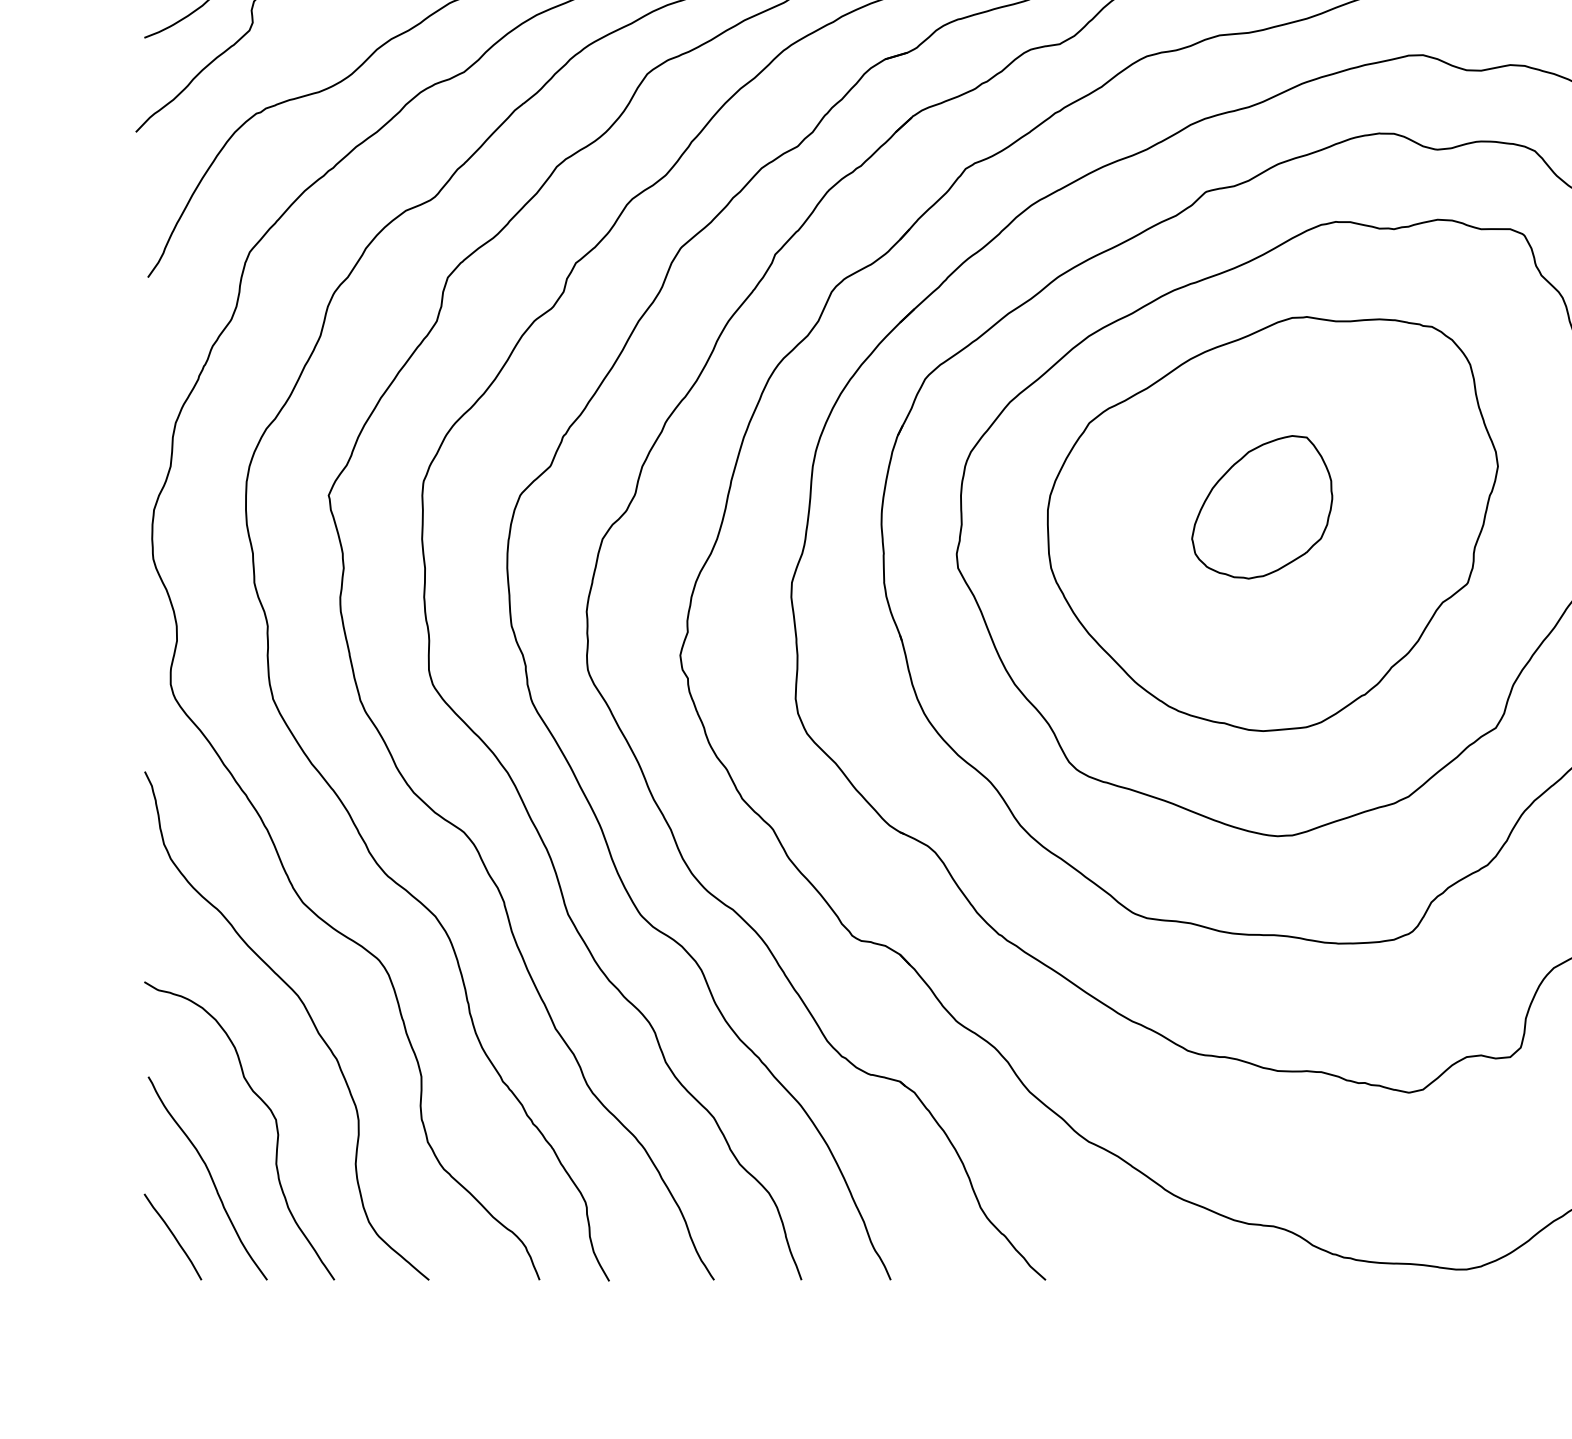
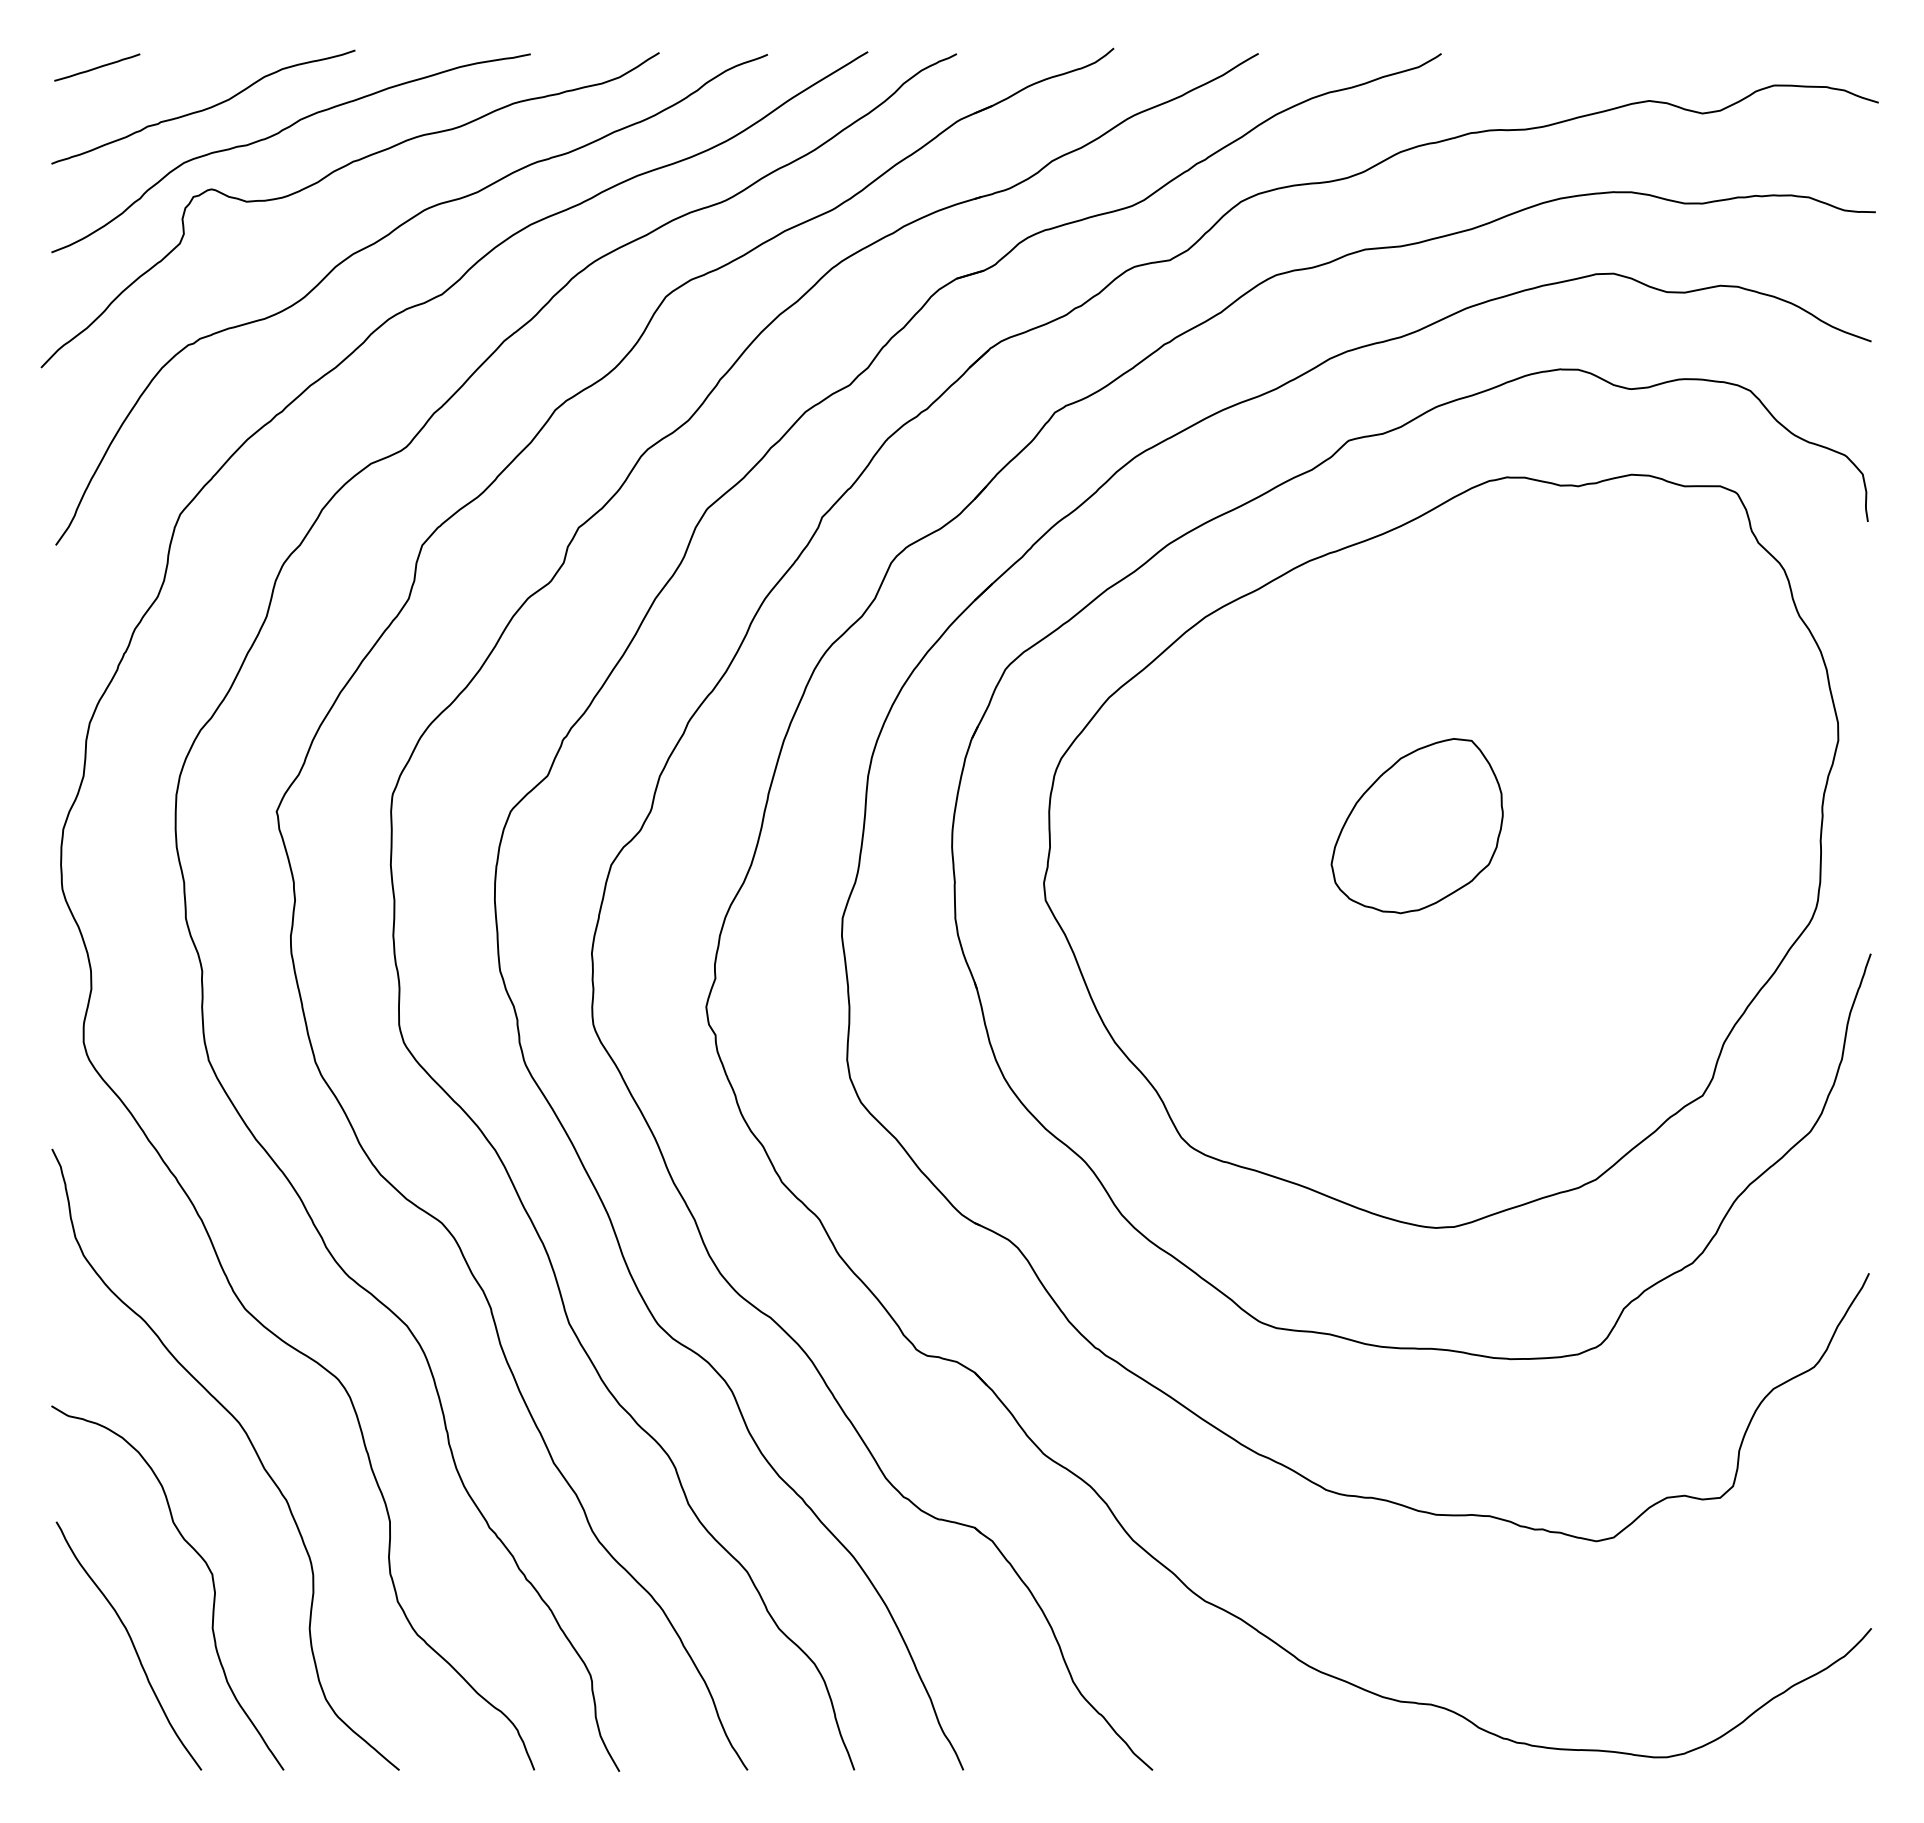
part: (1273, 524) -> (1430, 846), removed
curve: (173, 1236) -> (86, 1716), removed

